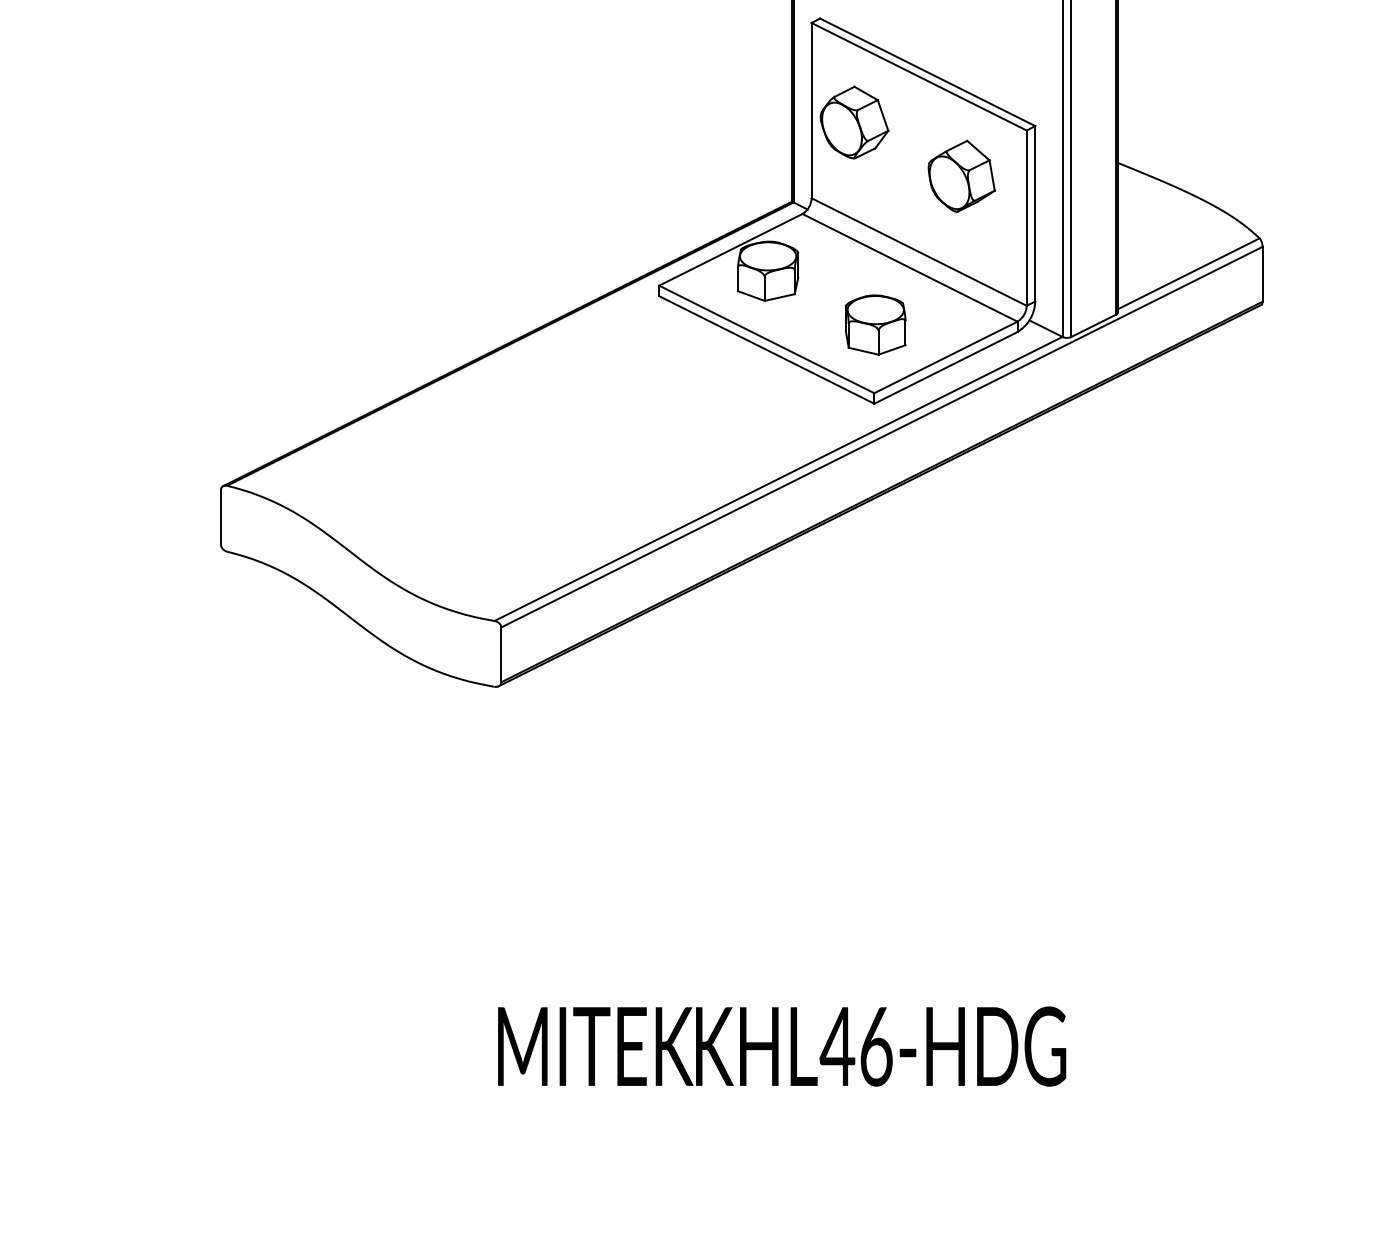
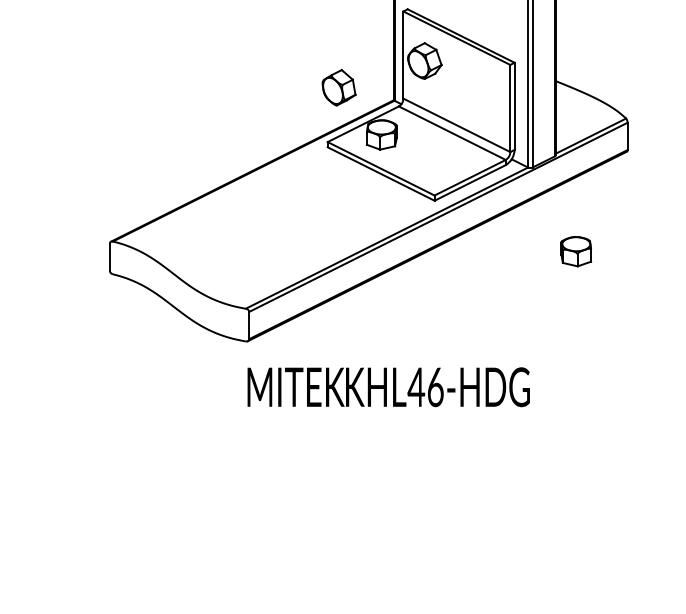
part: (960, 175) -> (338, 87), moved
part: (874, 324) -> (575, 251), moved
text: (781, 1047) -> (388, 387), moved

